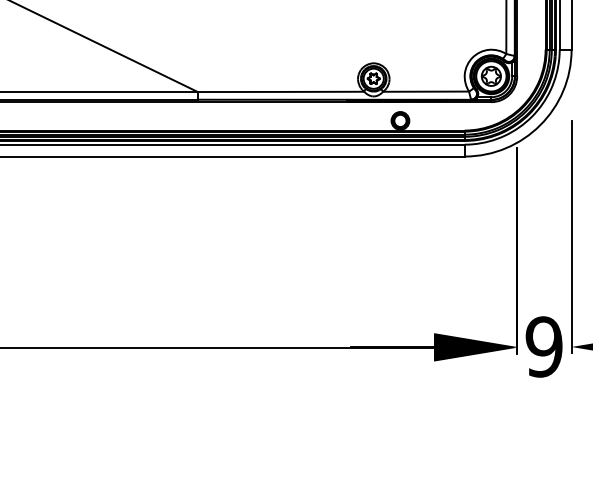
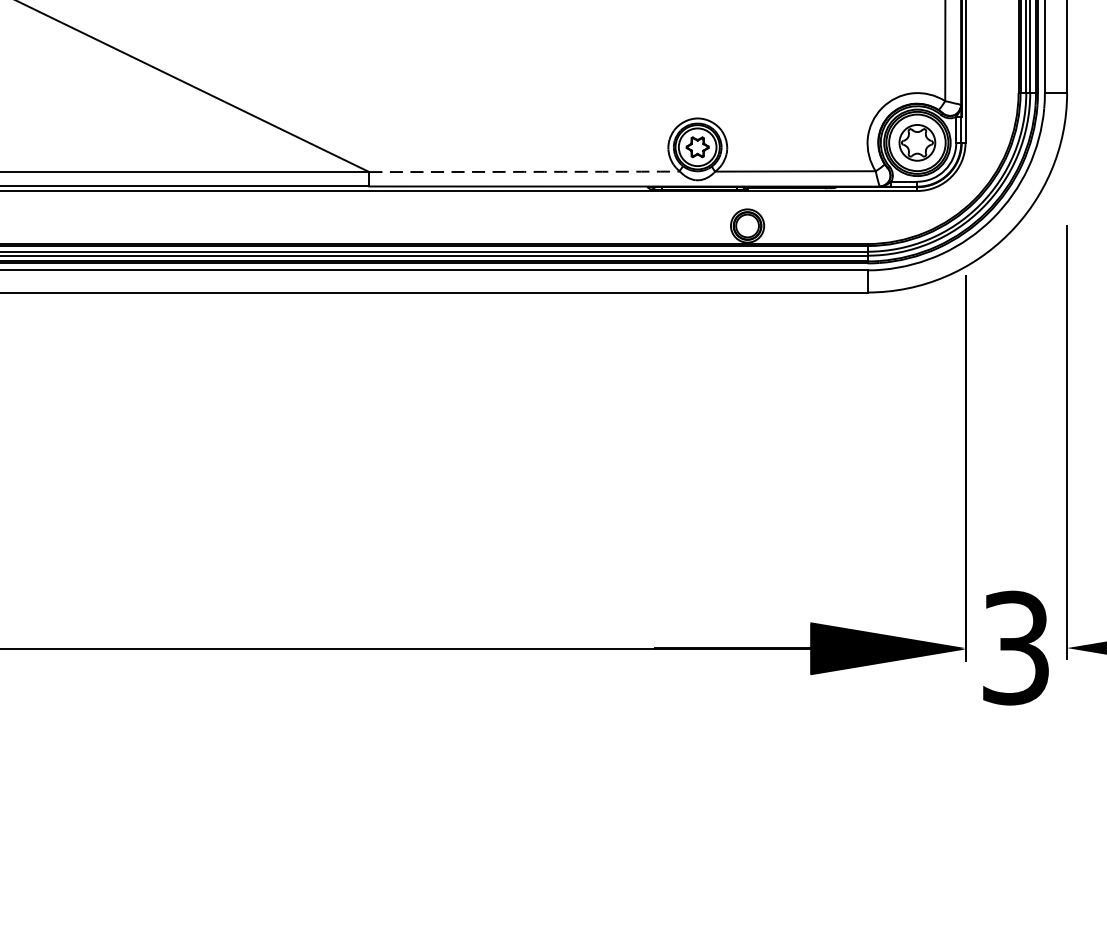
arc: (281, 91) -> (525, 171), solid -> dashed
text: (543, 346) -> (1014, 647), 9 -> 3

